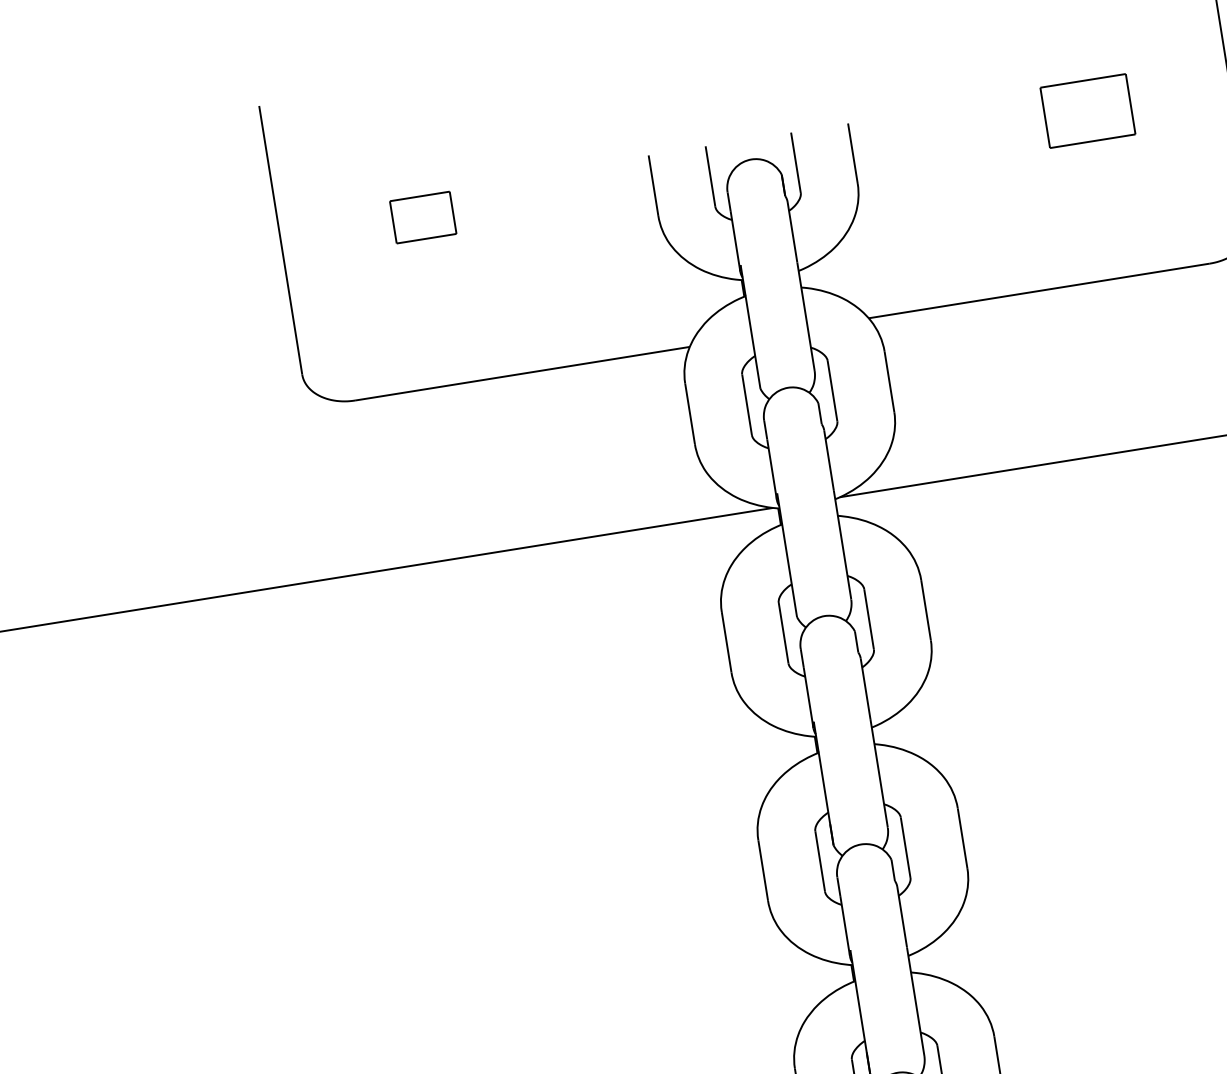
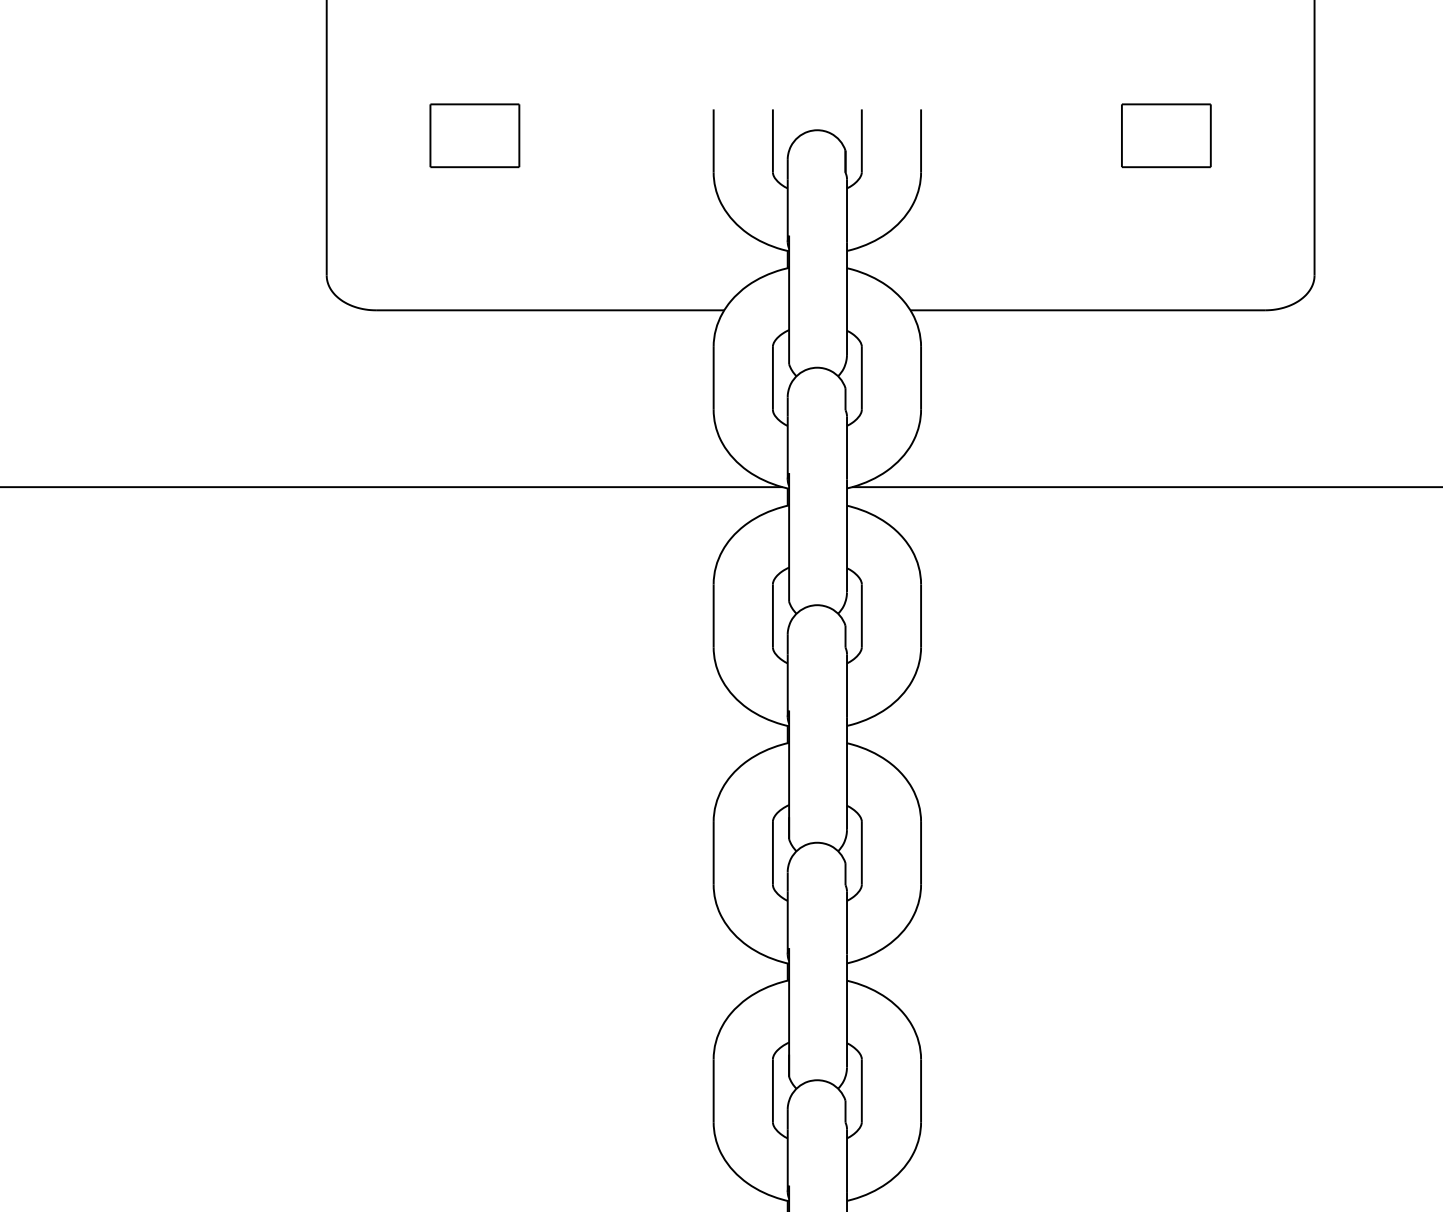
part: (422, 217) -> (474, 135), size x1.43

